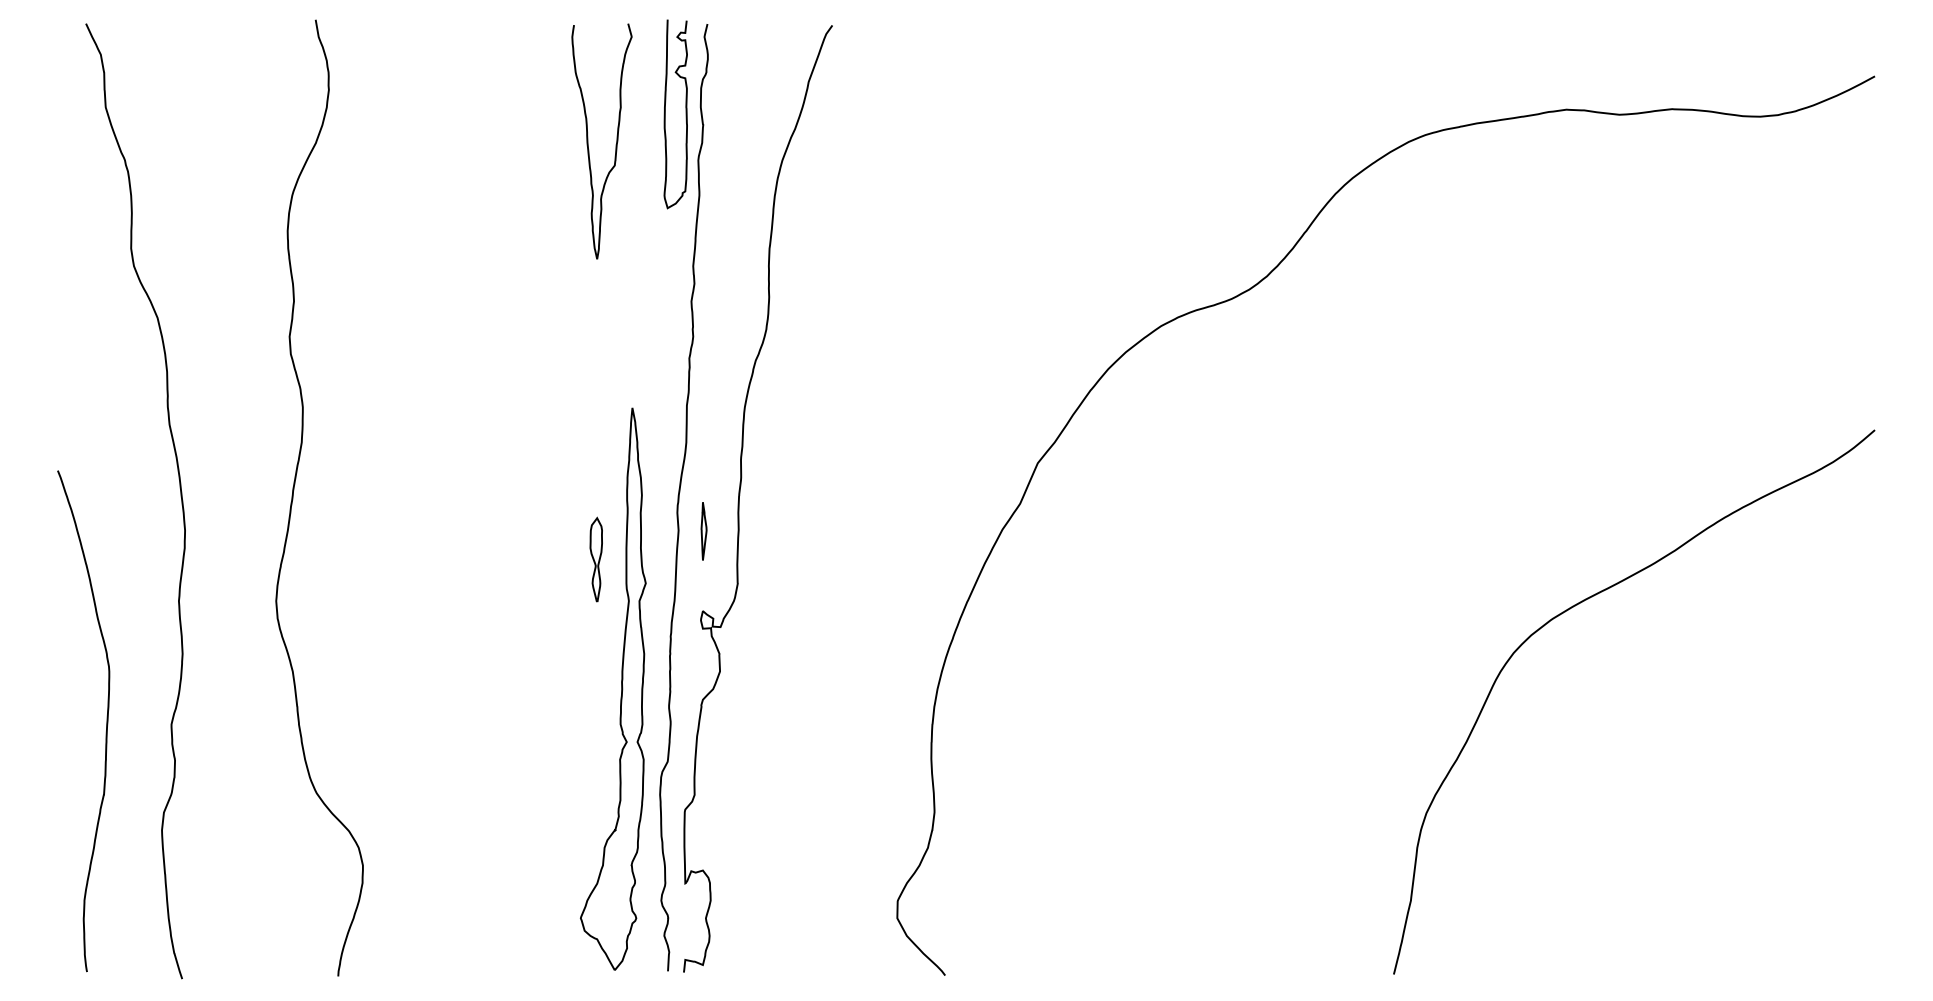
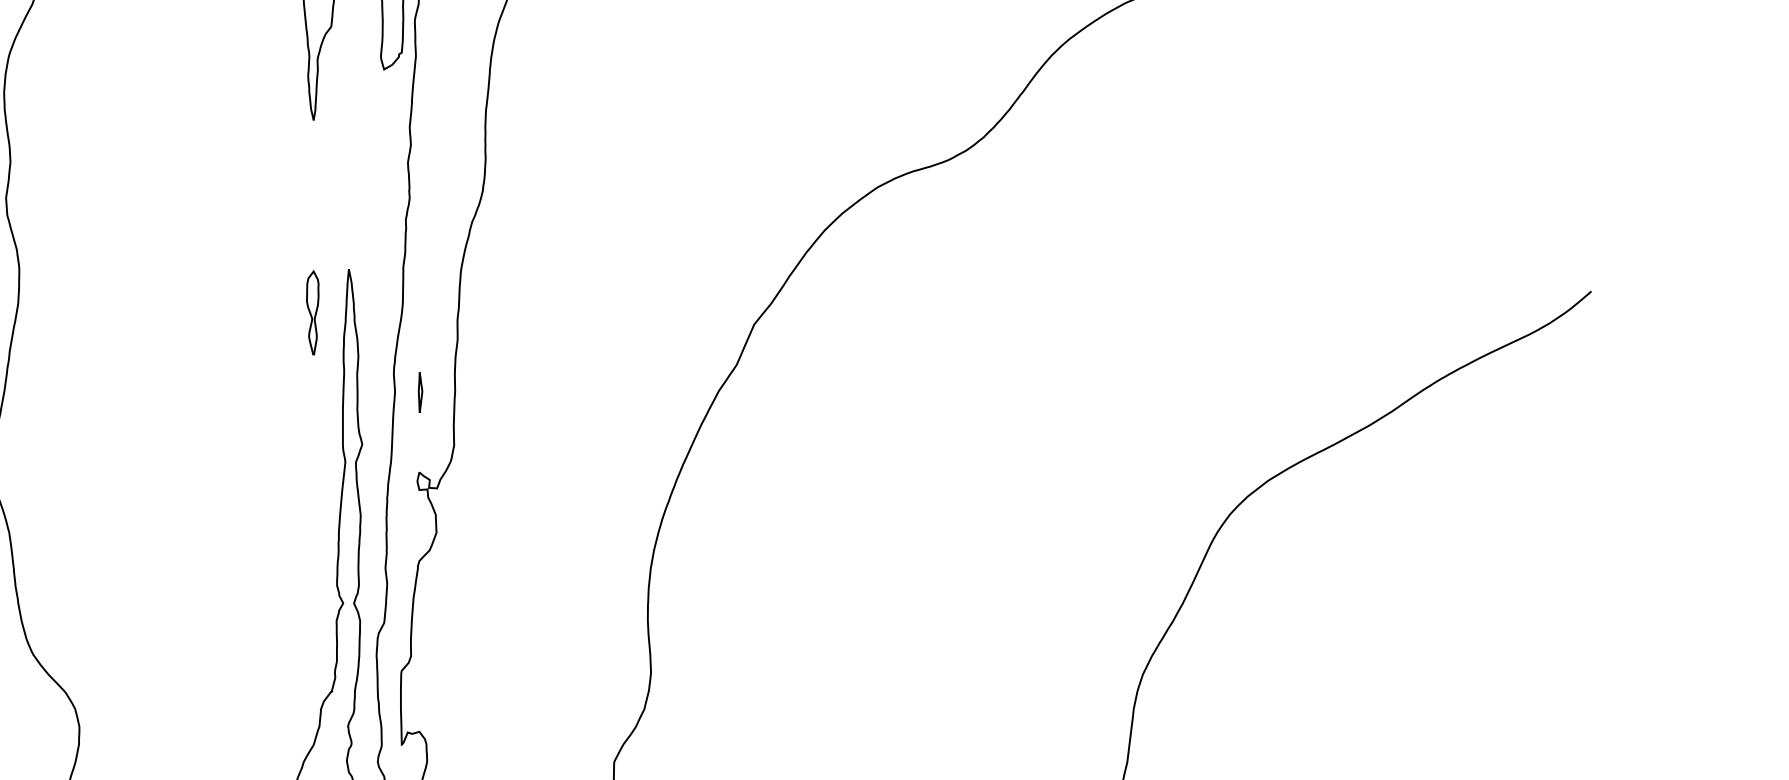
part: (703, 531) -> (419, 392), size x0.7
part: (595, 559) -> (311, 312), moved

